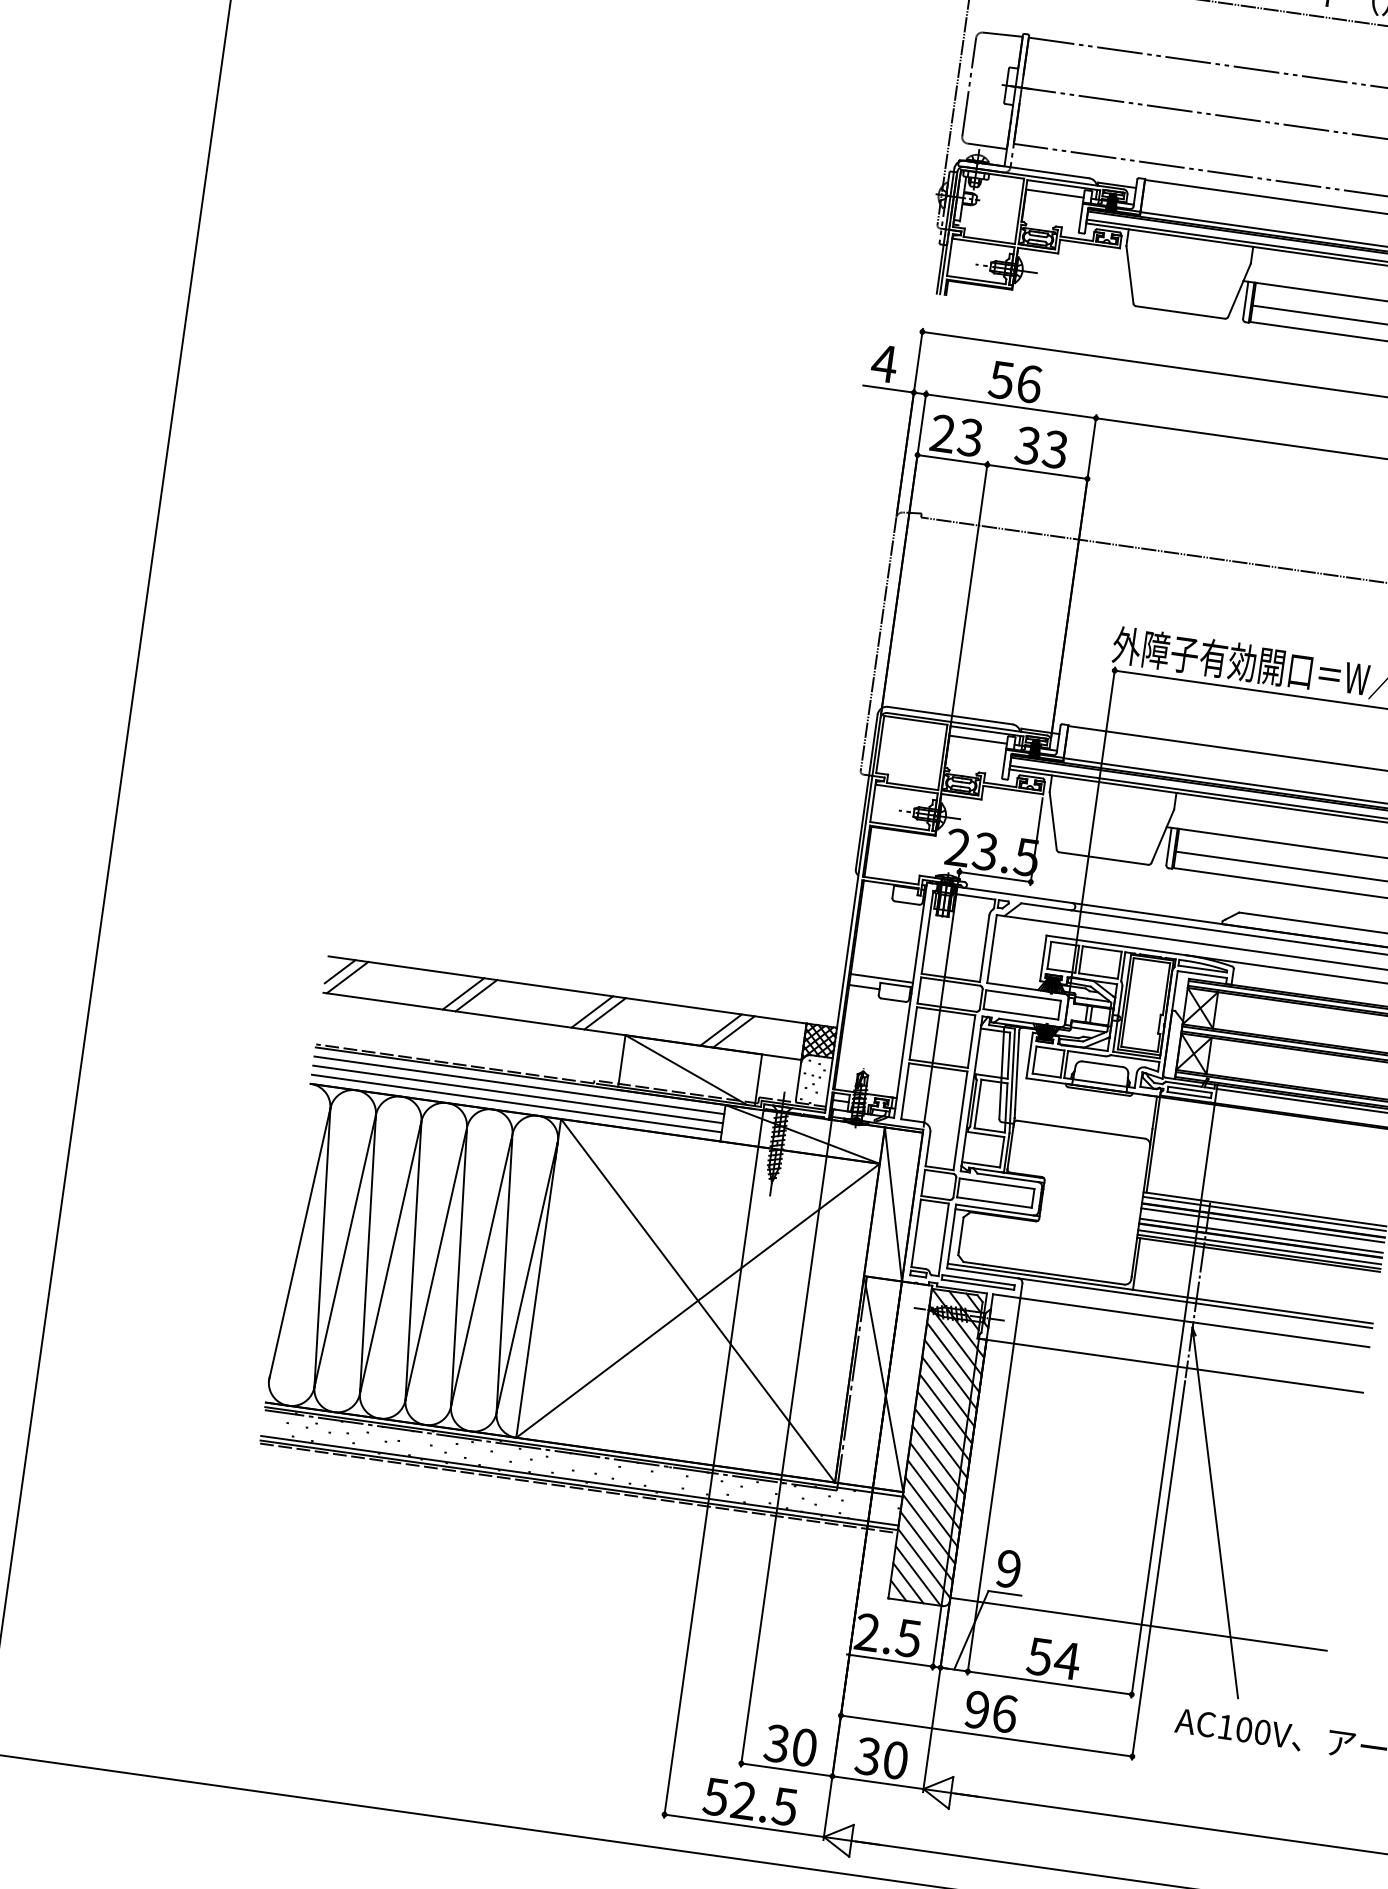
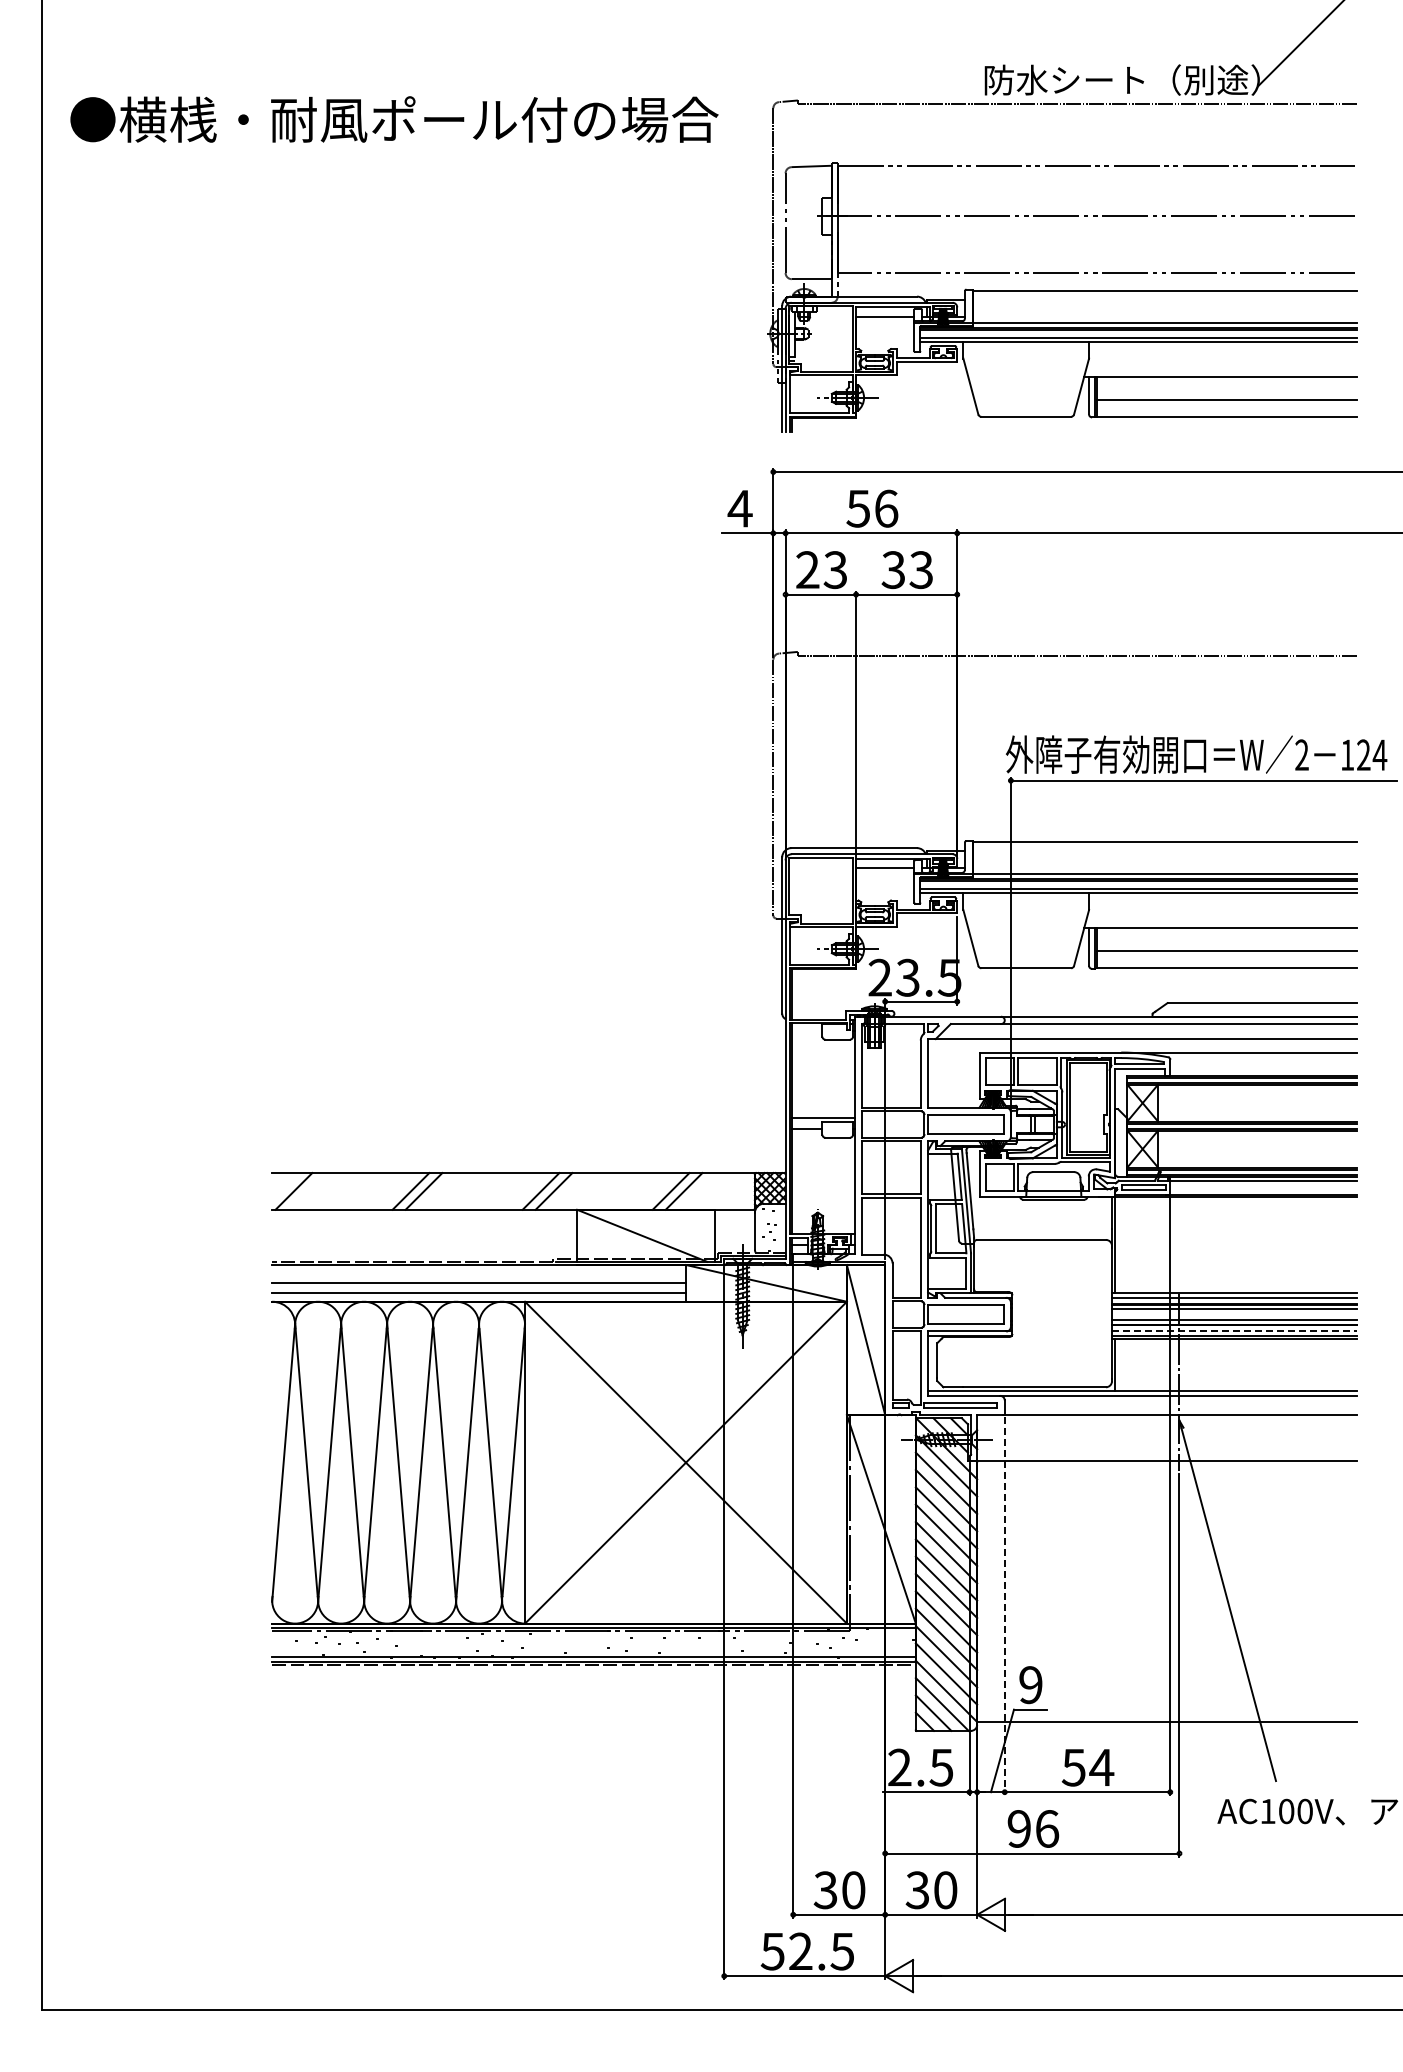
line: (339, 971) -> (285, 1186), removed
line: (518, 1085) -> (478, 1274), removed
line: (1259, 1247) -> (1234, 1331), solid -> dashed
line: (993, 1487) -> (1004, 1606), solid -> dashed

